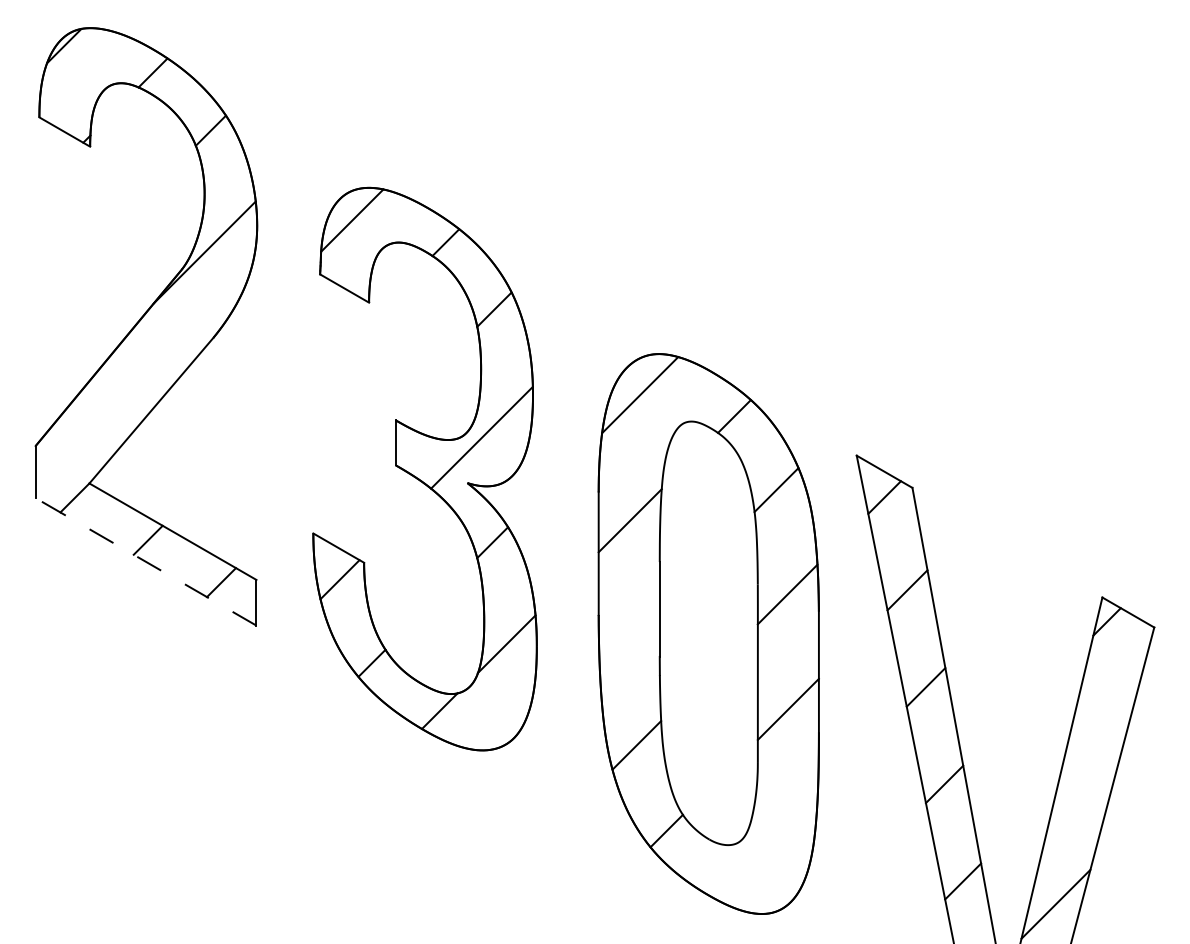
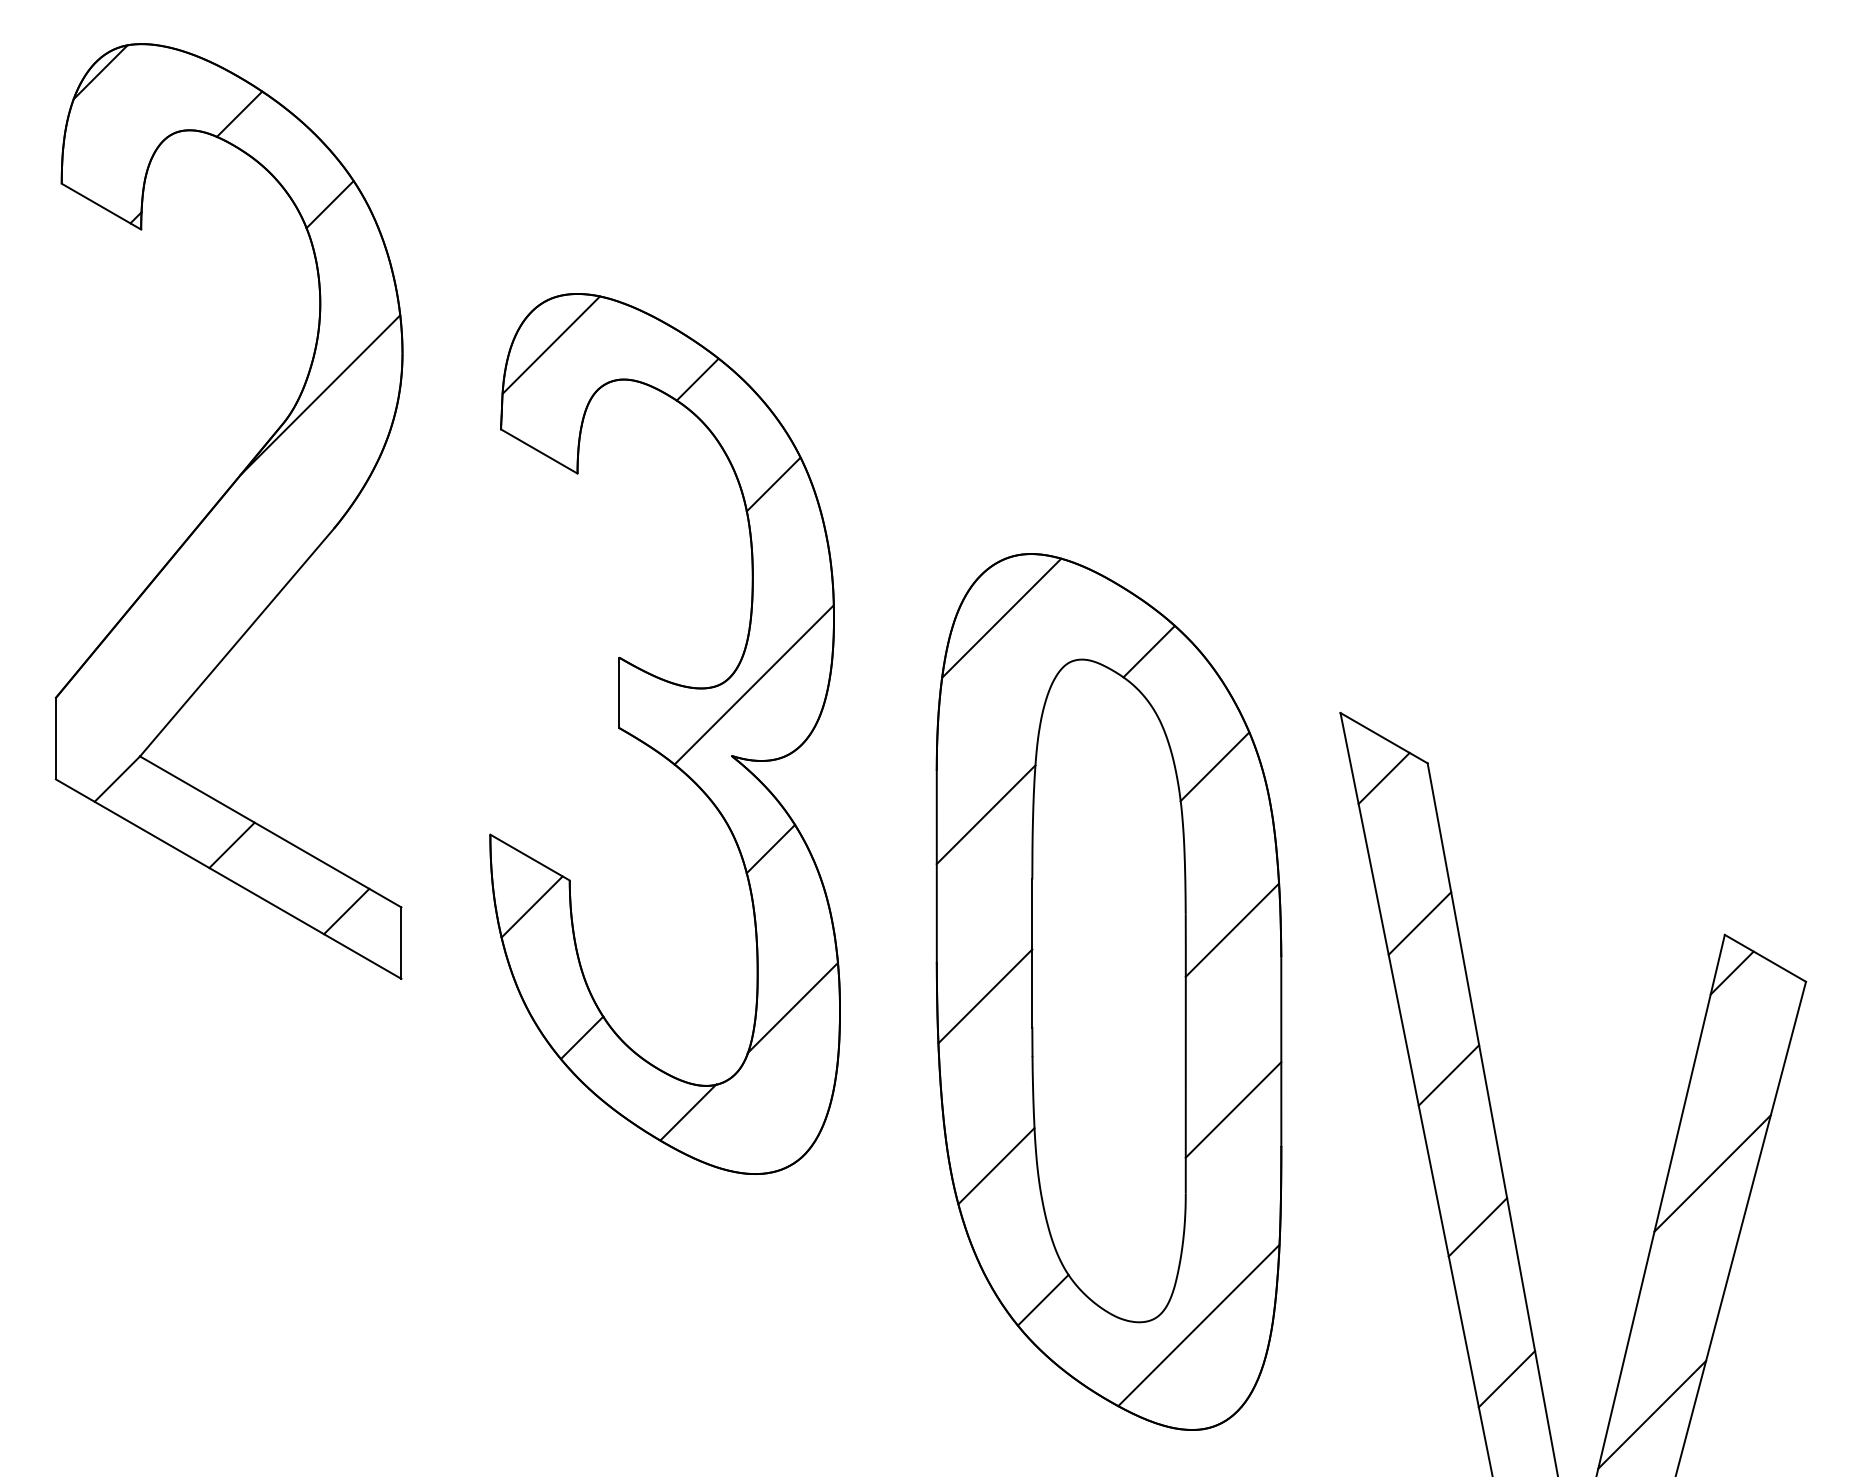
line: (145, 561) -> (227, 878), dashed -> solid
line: (629, 636) -> (984, 995), added
line: (1094, 749) -> (1712, 1172), added
line: (765, 846) -> (1197, 1324), added

